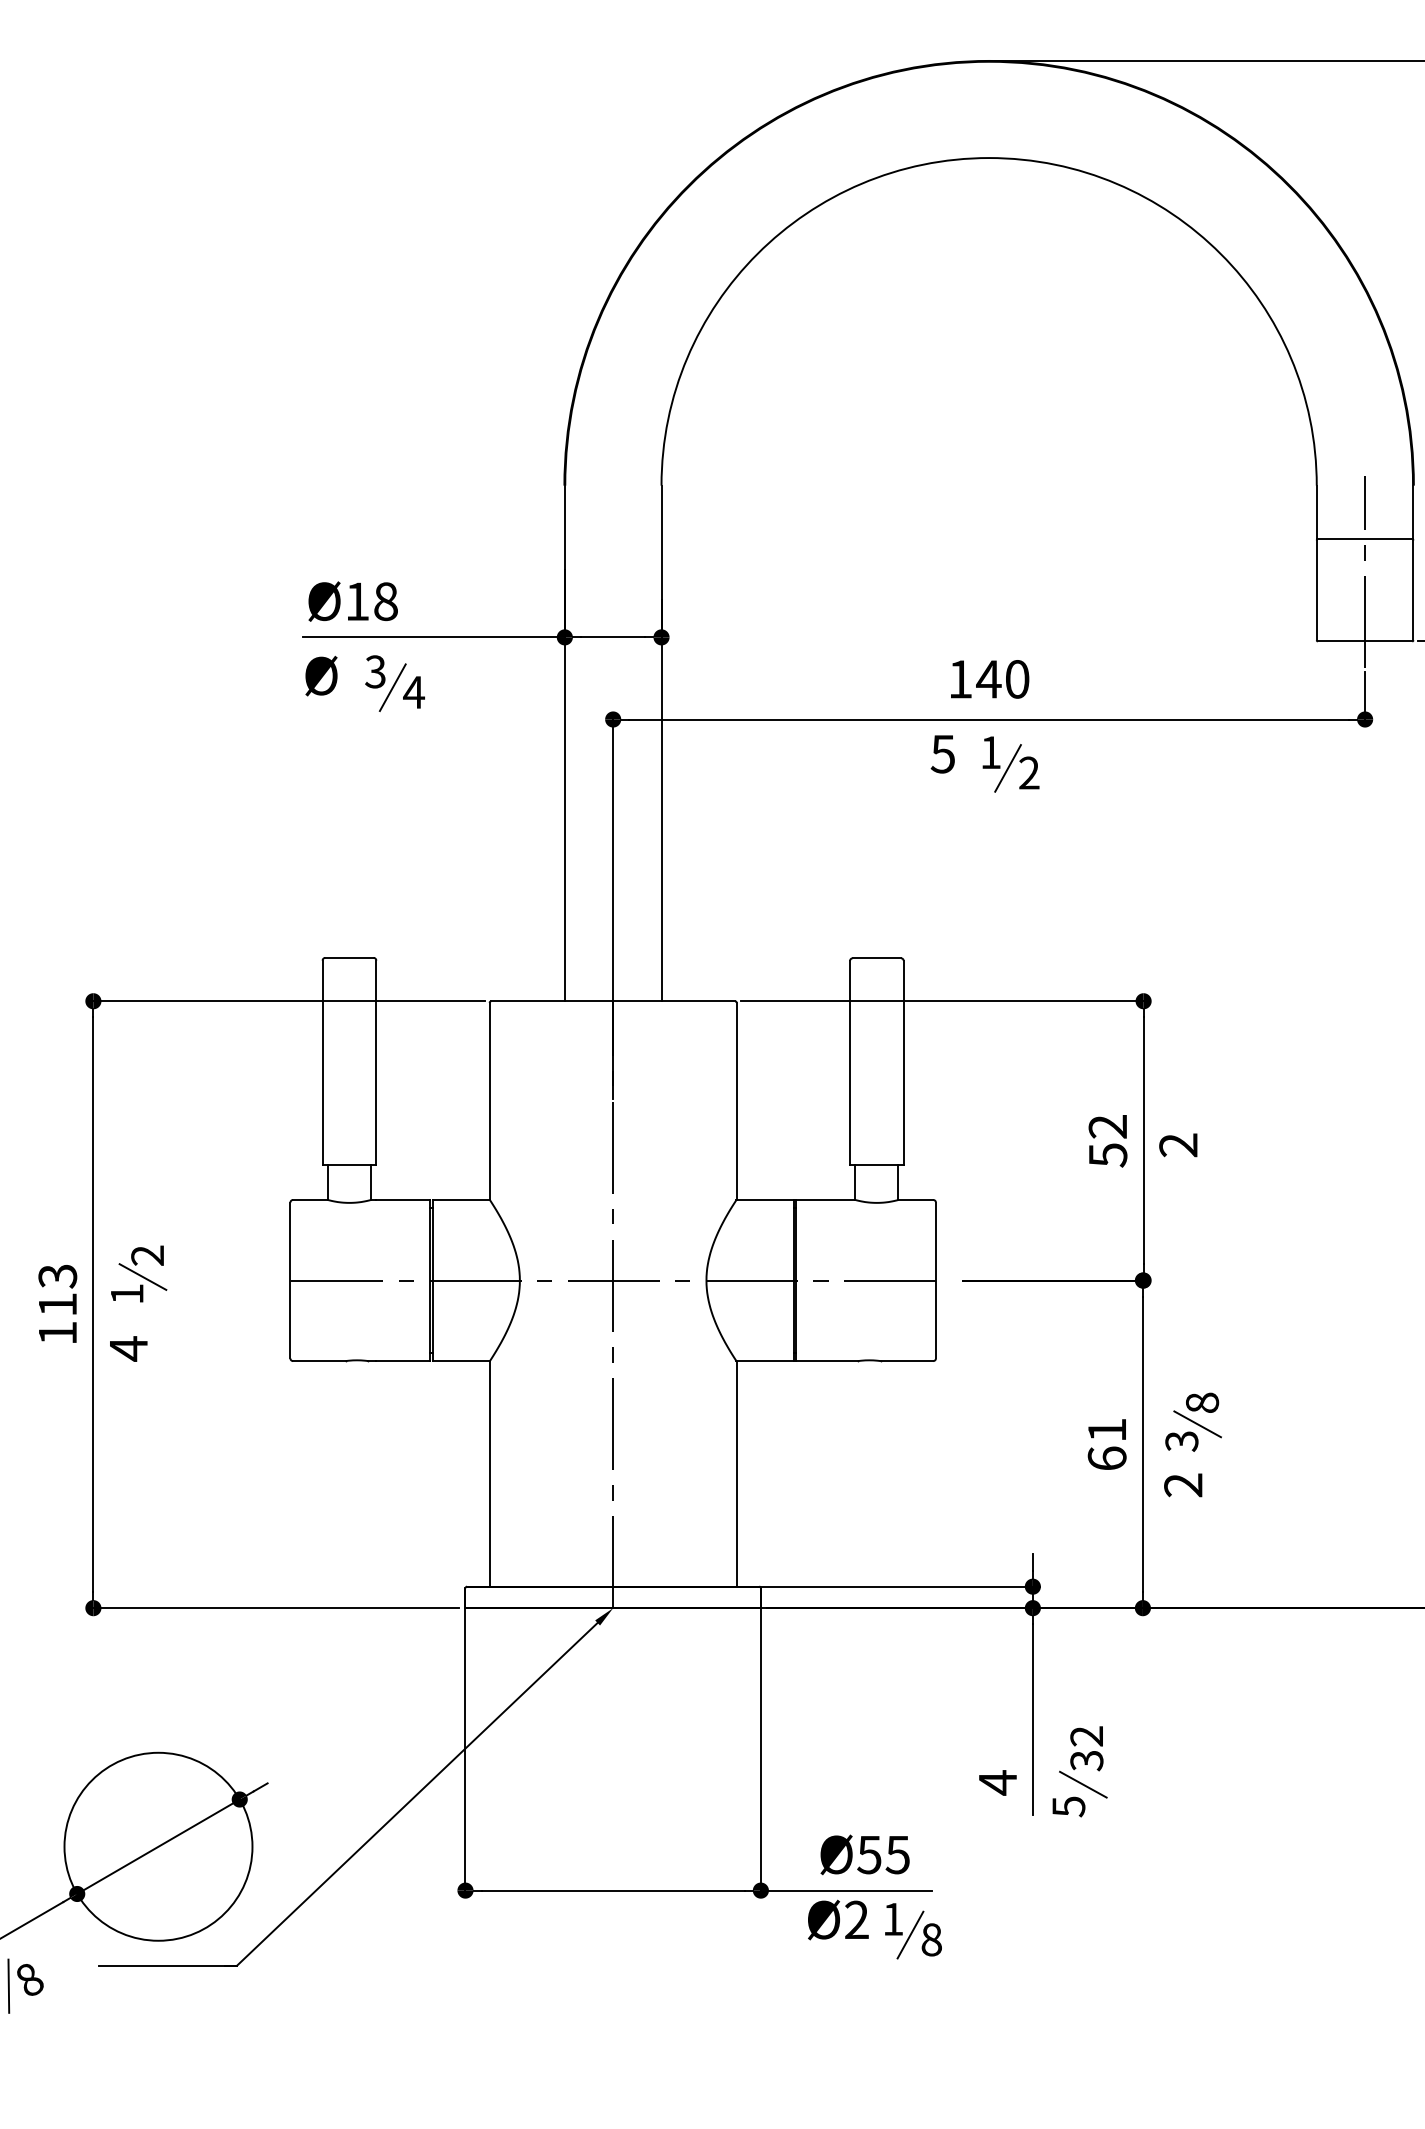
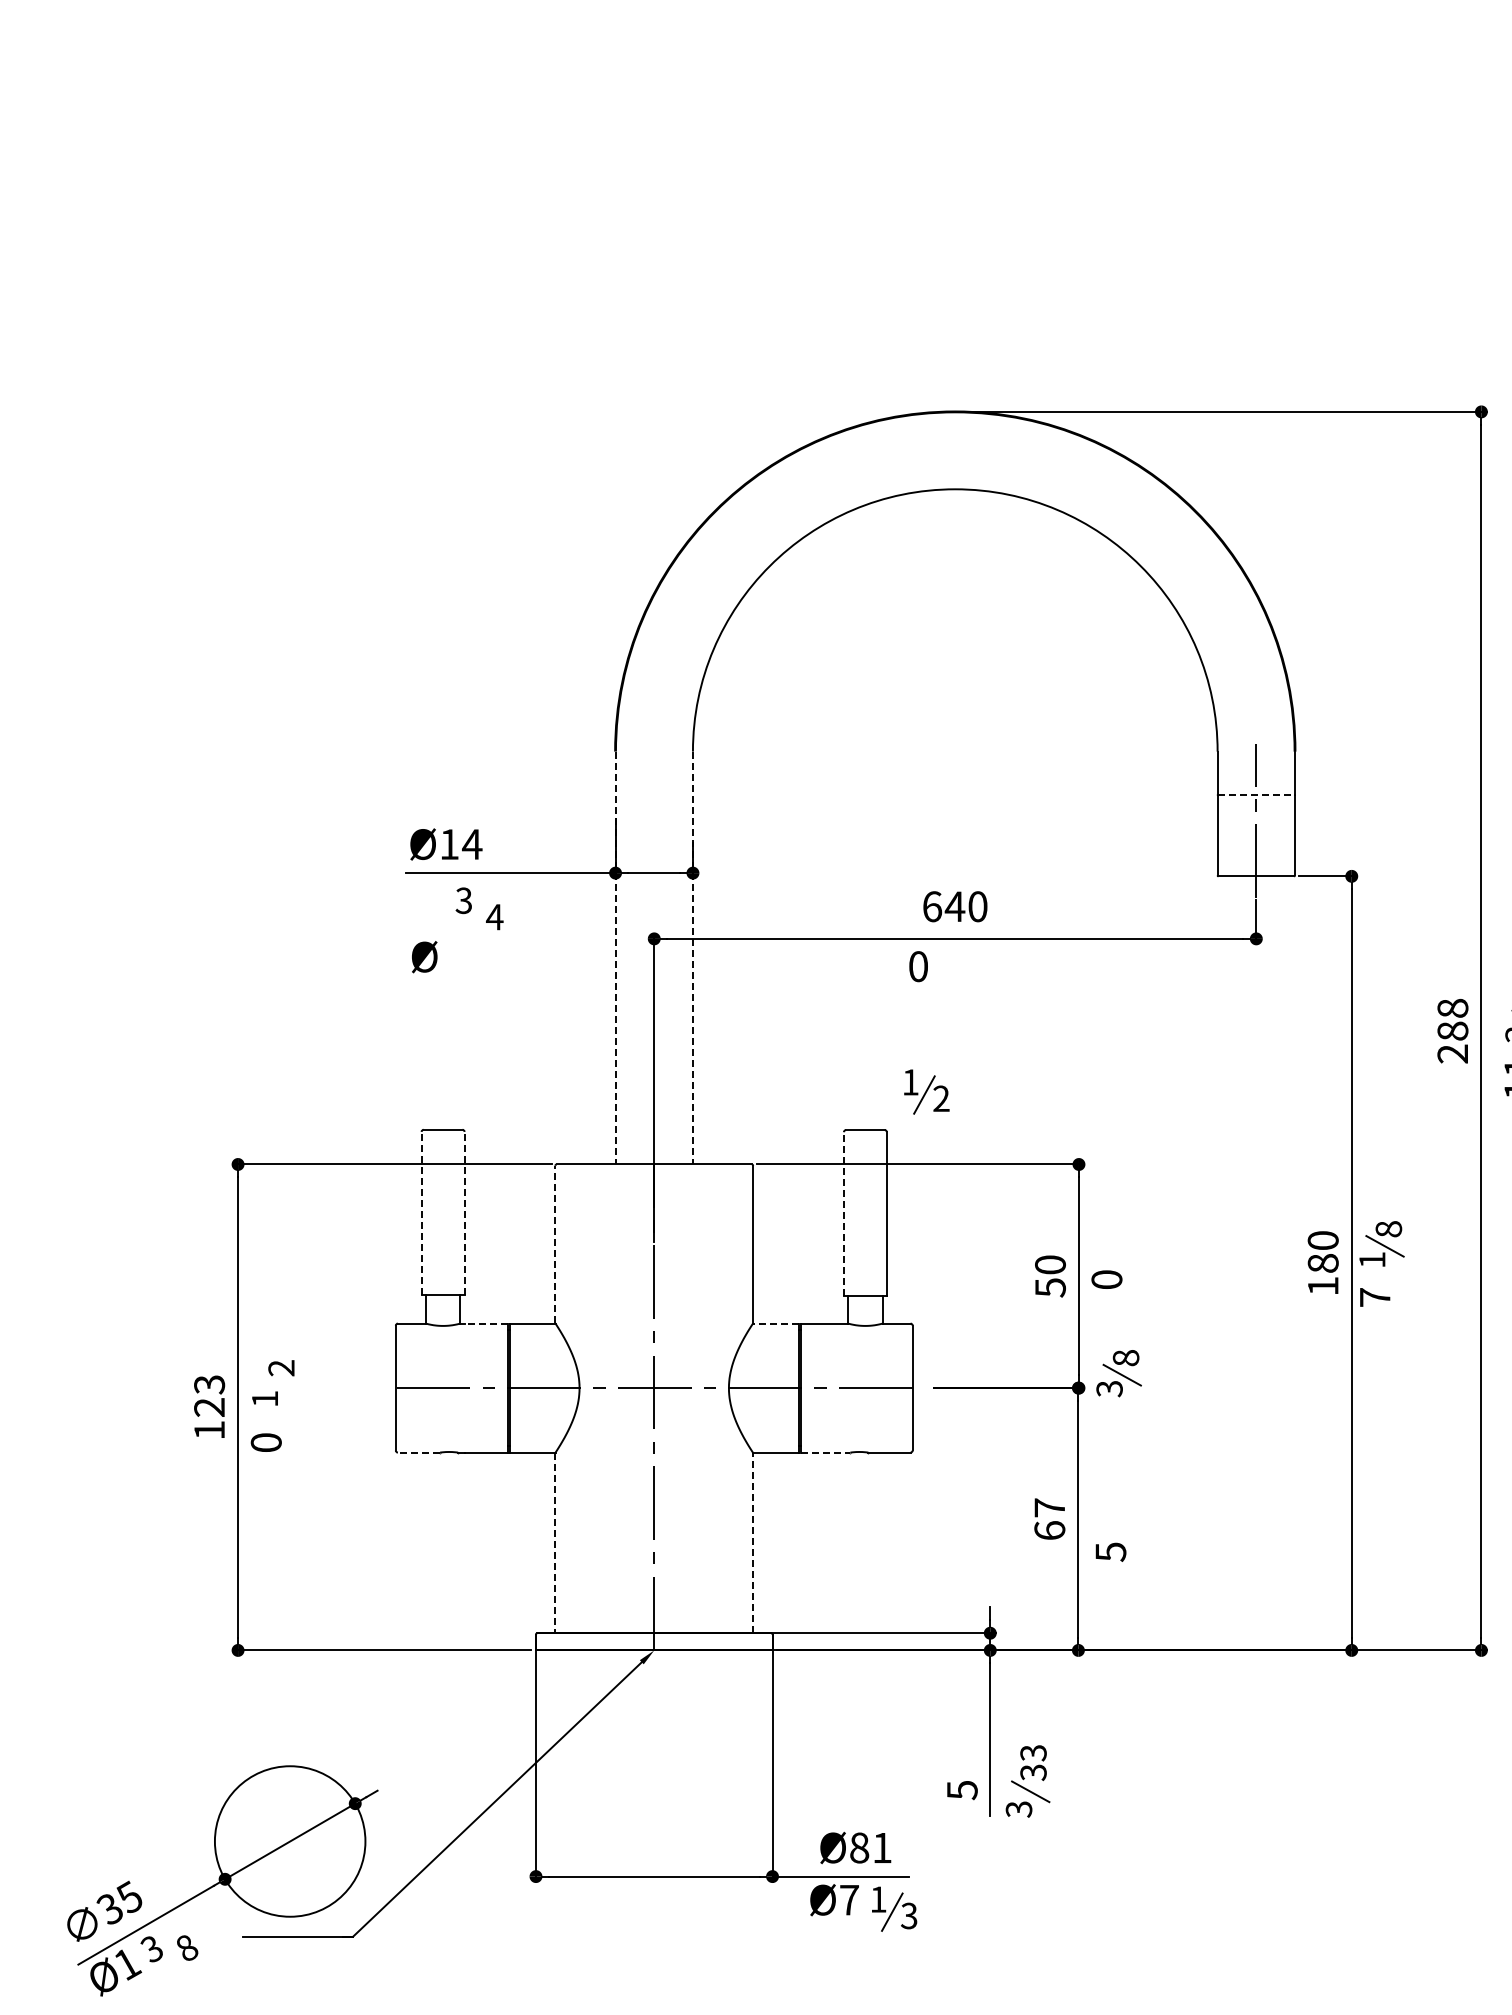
line: (1365, 539) -> (1256, 794), solid -> dashed
text: (386, 601) -> (472, 844), Ø18 -> Ø14
text: (321, 676) -> (424, 957), moved
text: (960, 679) -> (932, 906), 140 -> 640
line: (392, 687) -> (477, 913), removed
line: (564, 744) -> (615, 958), solid -> dashed
line: (660, 744) -> (692, 958), solid -> dashed
text: (941, 753) -> (917, 966), 5 -> 0
part: (1010, 763) -> (926, 1091), moved
line: (322, 1062) -> (421, 1213), solid -> dashed
line: (376, 1062) -> (464, 1213), solid -> dashed
line: (849, 1062) -> (843, 1213), solid -> dashed
line: (489, 1101) -> (555, 1244), solid -> dashed
text: (1108, 1126) -> (1050, 1264), 52 -> 50
text: (1177, 1144) -> (1106, 1279), 2 -> 0
line: (403, 1199) -> (486, 1323), solid -> dashed
line: (764, 1199) -> (775, 1323), solid -> dashed
line: (142, 1276) -> (277, 1384), removed
text: (57, 1304) -> (209, 1407), 113 -> 123
text: (127, 1348) -> (265, 1442), 4 -> 0
line: (318, 1360) -> (418, 1452), solid -> dashed
line: (827, 1360) -> (825, 1452), solid -> dashed
part: (1192, 1422) -> (1118, 1373), moved
text: (1106, 1429) -> (1049, 1507), 61 -> 67
line: (737, 1473) -> (753, 1542), solid -> dashed
line: (489, 1474) -> (555, 1543), solid -> dashed
text: (1182, 1484) -> (1110, 1551), 2 -> 5
text: (1086, 1736) -> (1033, 1753), 32 -> 33
text: (998, 1783) -> (962, 1790), 4 -> 5
text: (1068, 1806) -> (1018, 1809), 5 -> 3
text: (883, 1854) -> (870, 1847), Ø55 -> Ø81
text: (857, 1919) -> (849, 1899), Ø2 -> Ø7
text: (931, 1939) -> (909, 1915), 8 -> 3
line: (9, 1985) -> (170, 1952), removed

